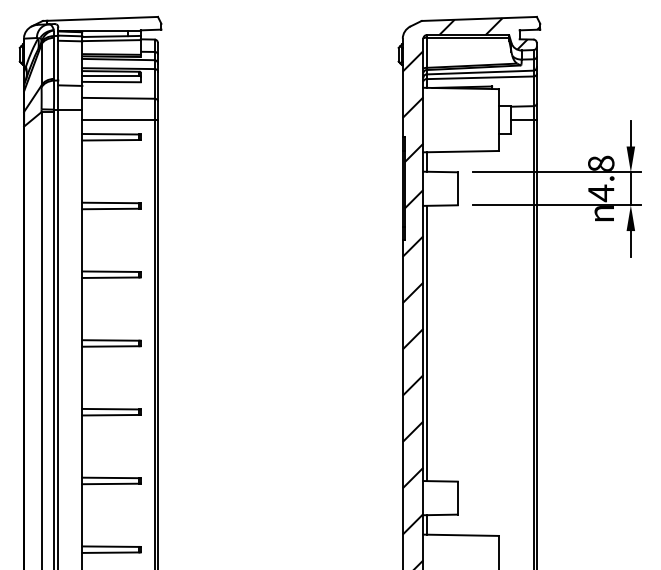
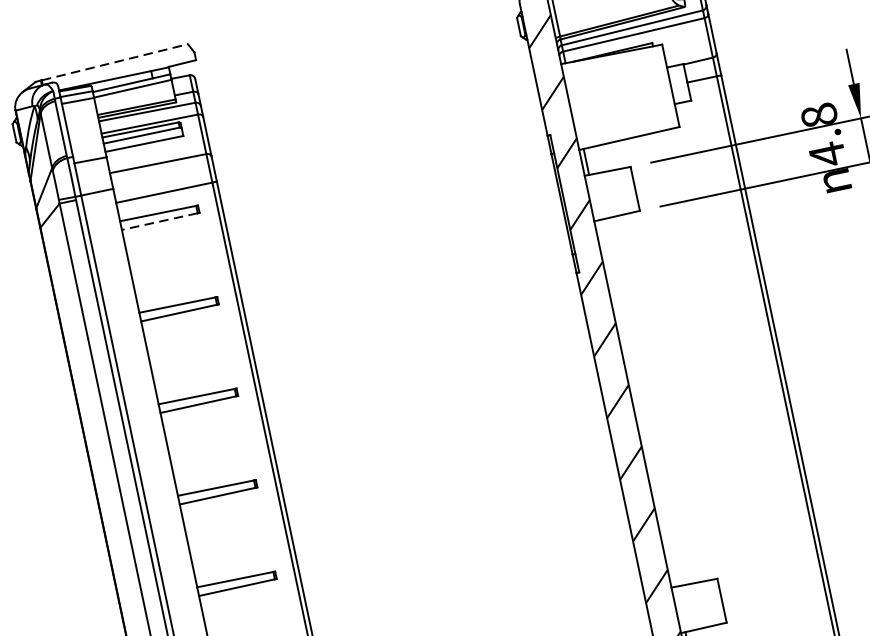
line: (103, 18) -> (115, 61), solid -> dashed
line: (110, 140) -> (159, 222), solid -> dashed
line: (426, 343) -> (637, 403), removed

